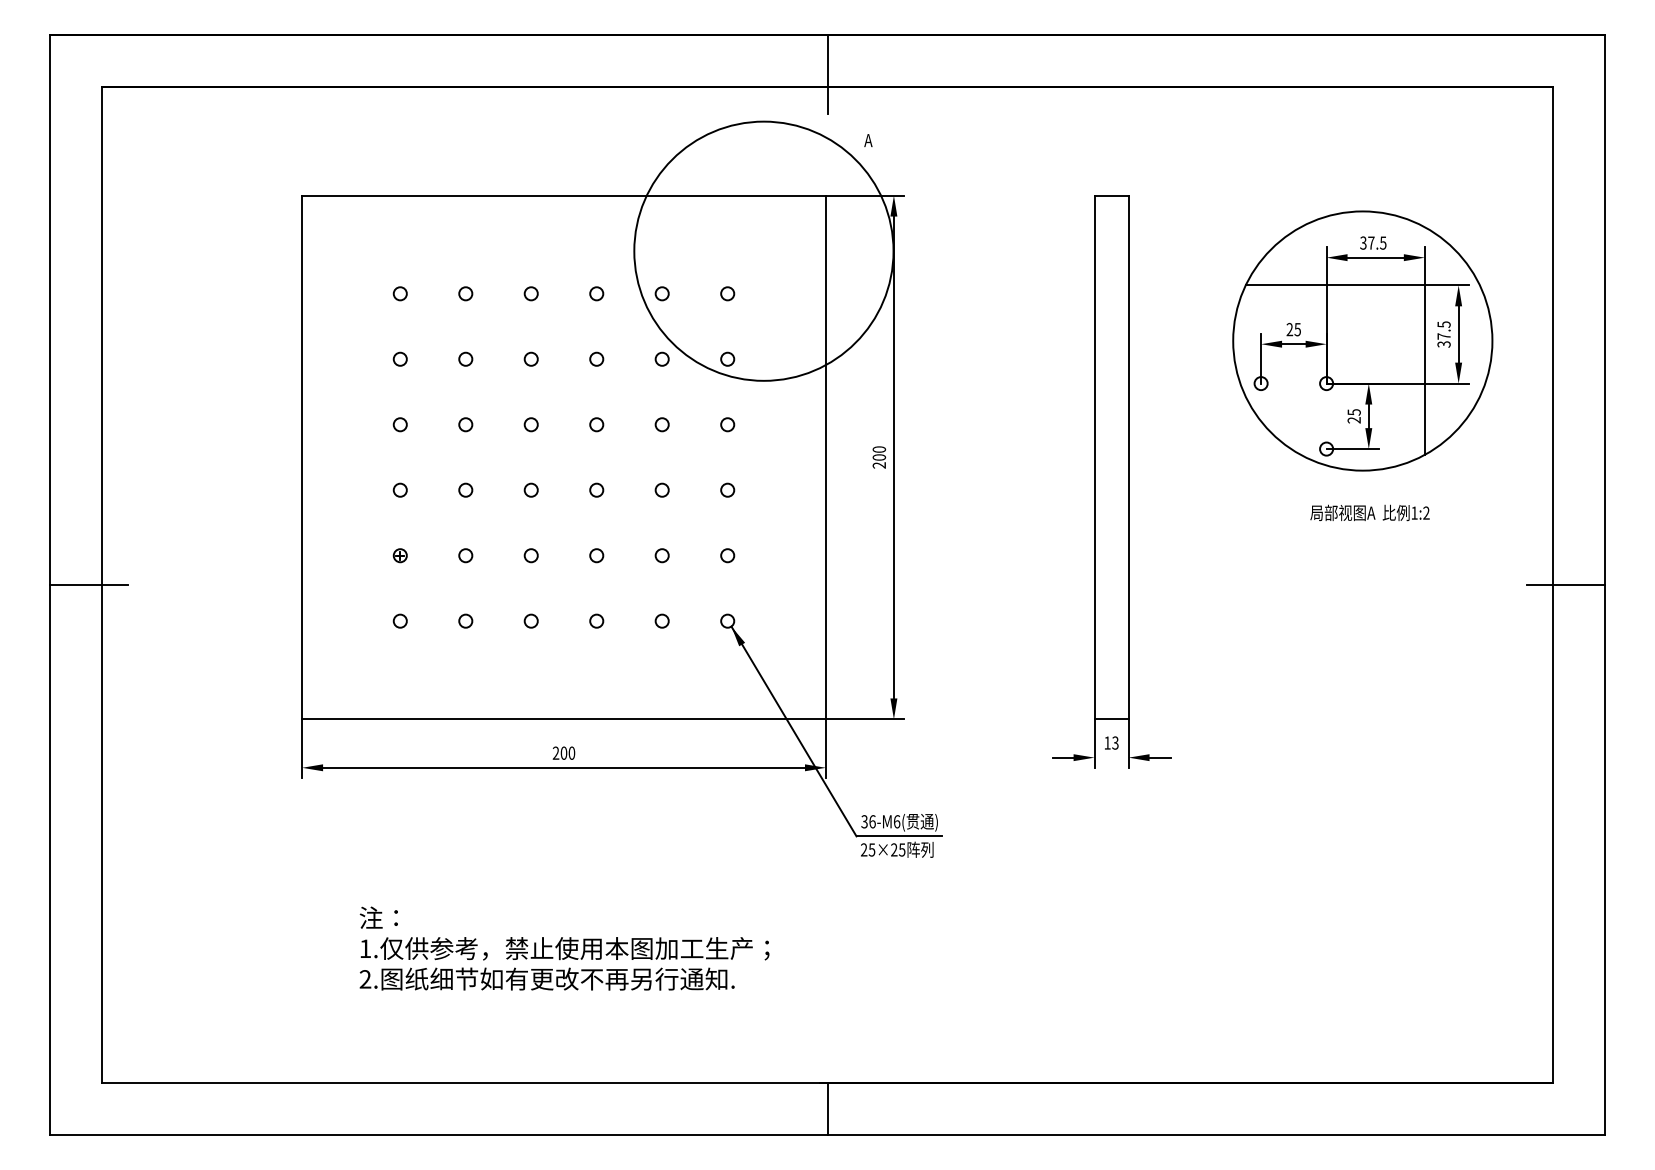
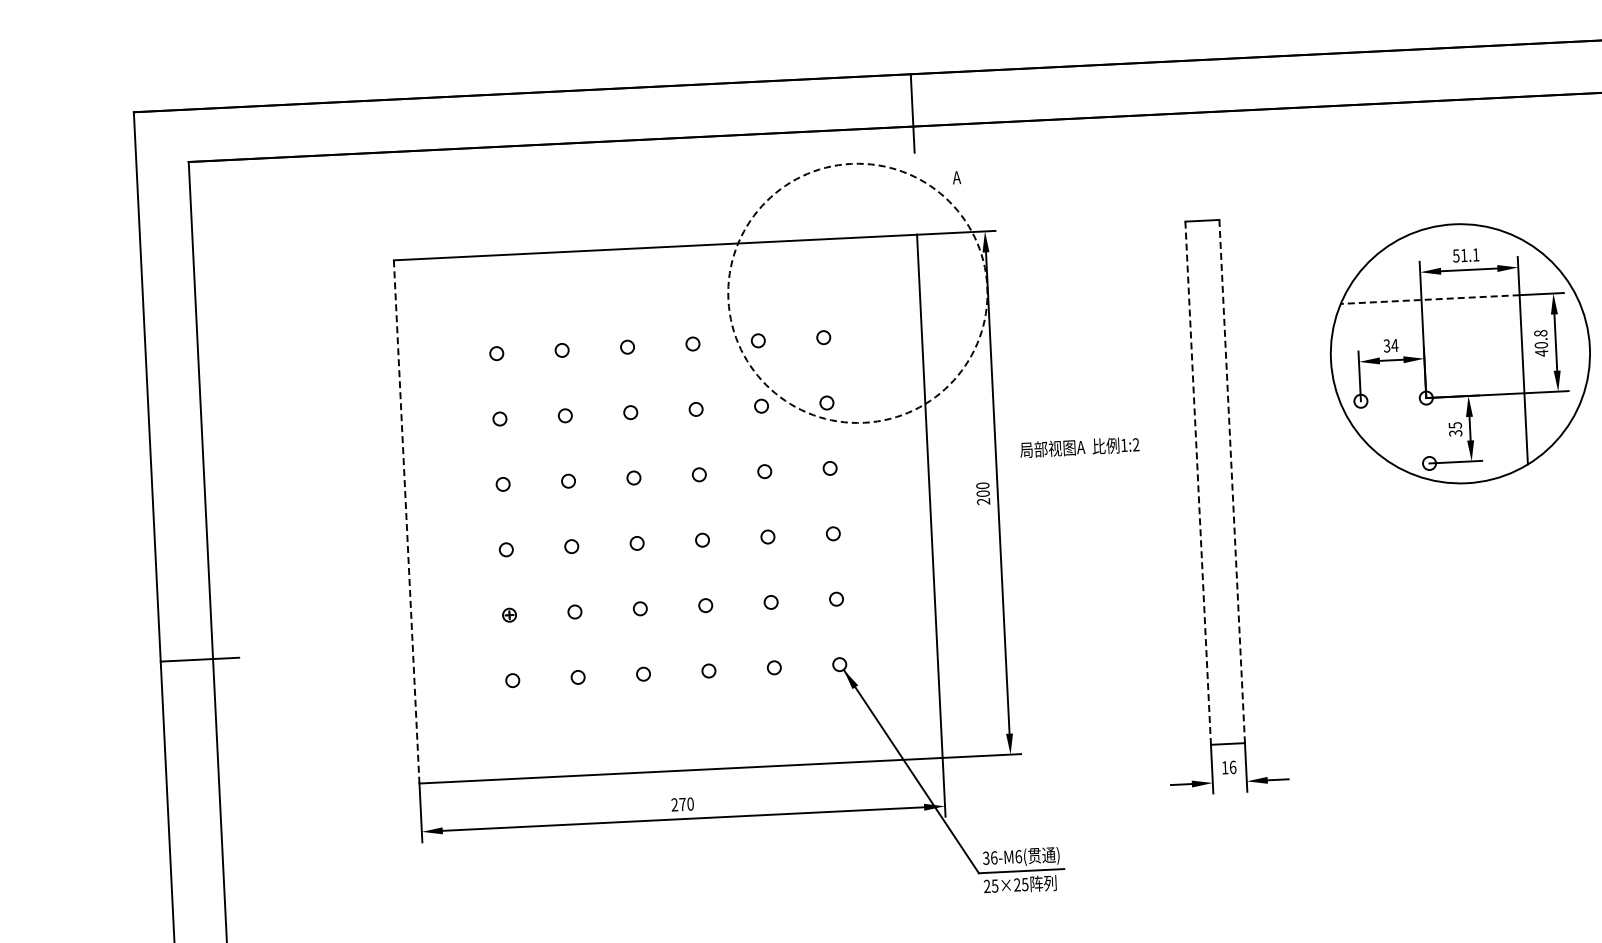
text: (1373, 242) -> (1466, 254), 37.5 -> 51.1
circle: (763, 250) -> (857, 292), solid -> dashed
line: (1335, 285) -> (1430, 299), solid -> dashed
text: (1293, 329) -> (1390, 345), 25 -> 34
text: (1443, 334) -> (1540, 343), 37.5 -> 40.8
text: (1354, 420) -> (1455, 433), 25 -> 35
line: (302, 457) -> (407, 521), solid -> dashed
line: (1094, 457) -> (1198, 483), solid -> dashed
line: (1128, 457) -> (1232, 481), solid -> dashed
text: (1369, 512) -> (1079, 446), moved
text: (1115, 742) -> (1233, 766), 13 -> 16
text: (563, 752) -> (682, 803), 200 -> 270

